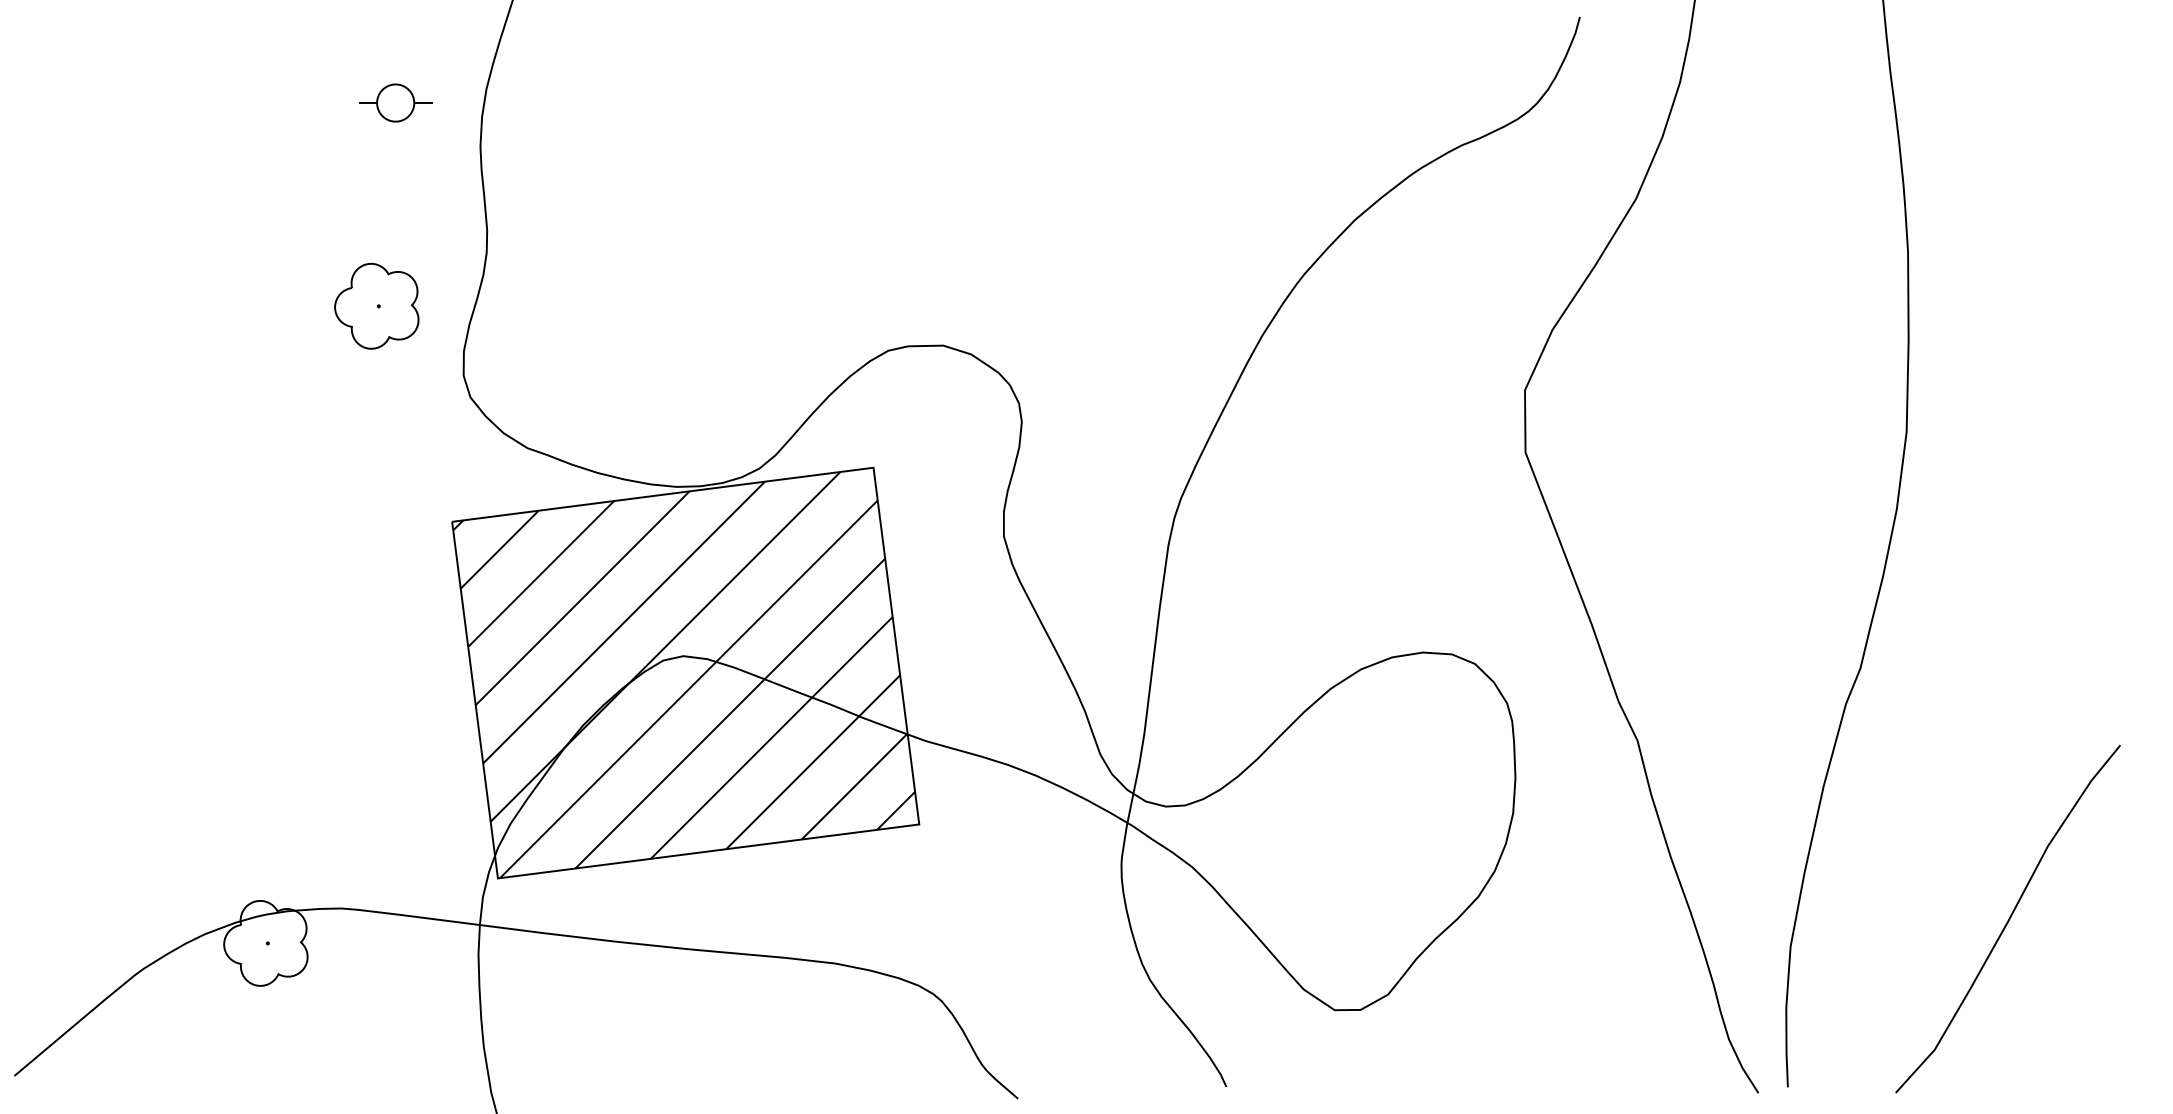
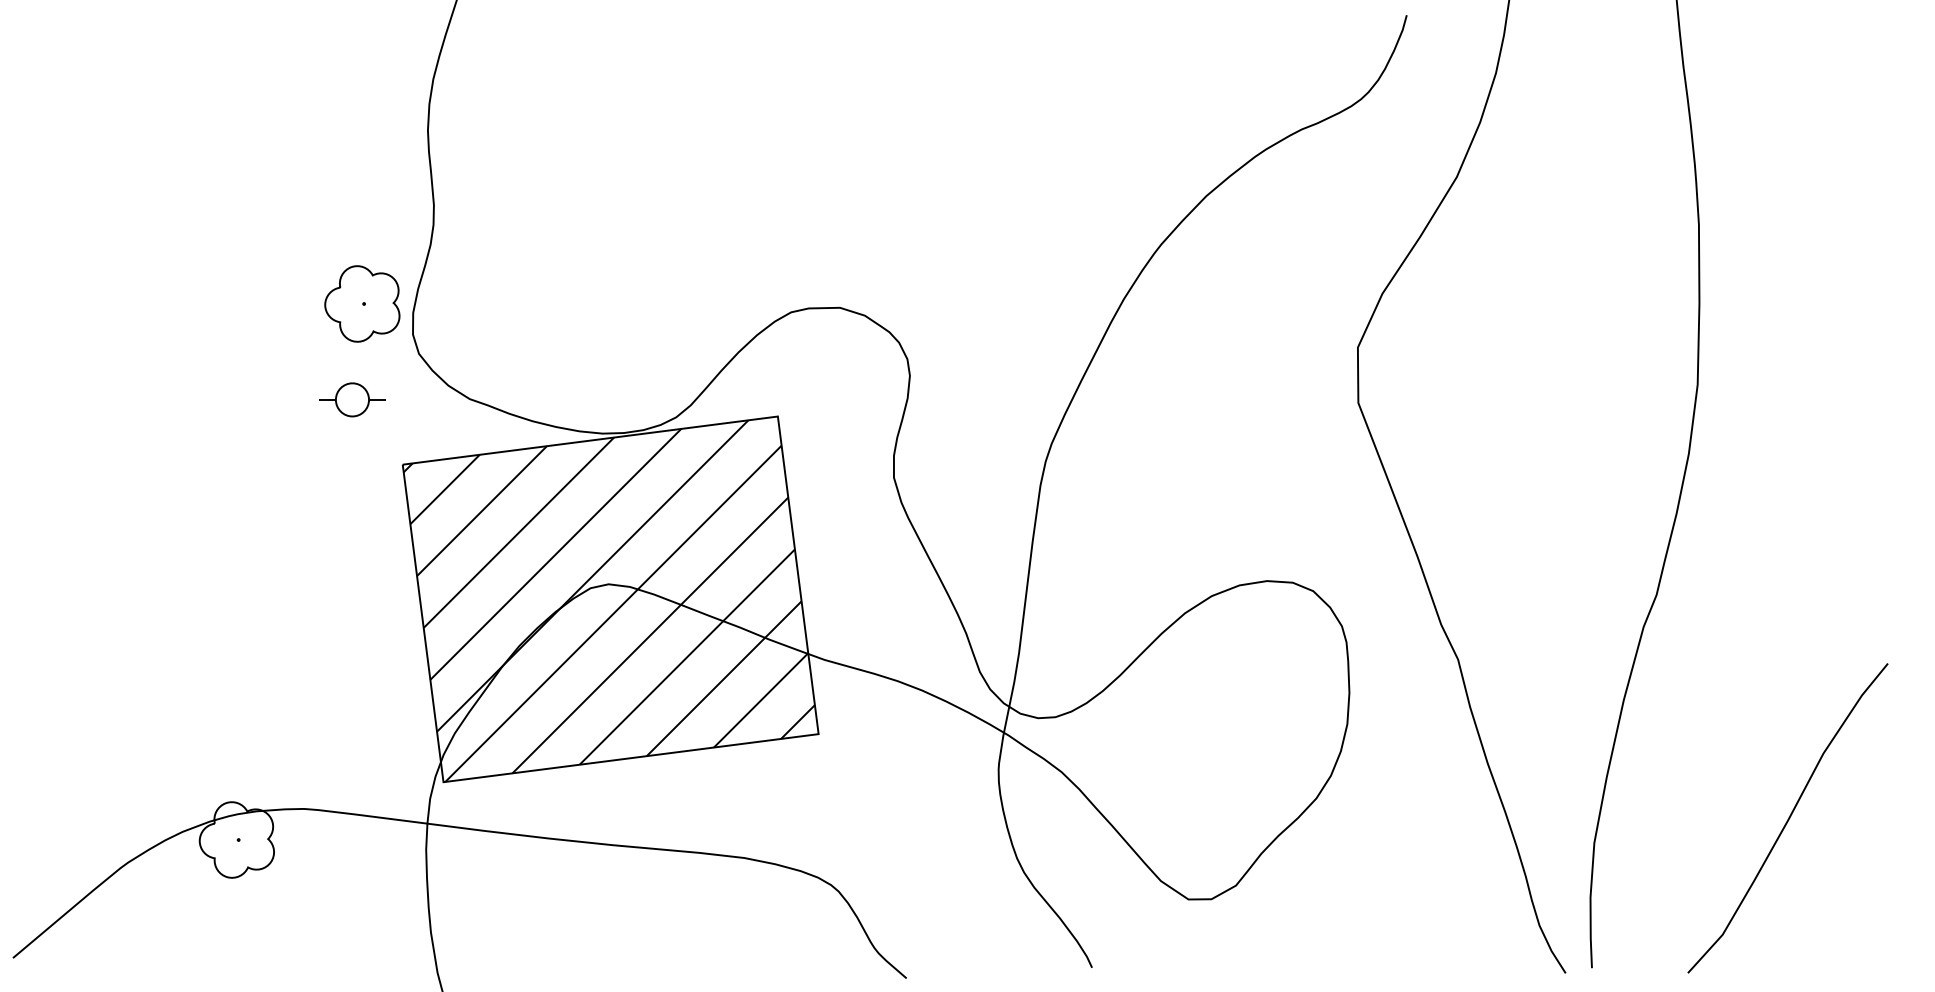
part: (395, 102) -> (352, 399), moved
part: (376, 306) -> (362, 304), moved

